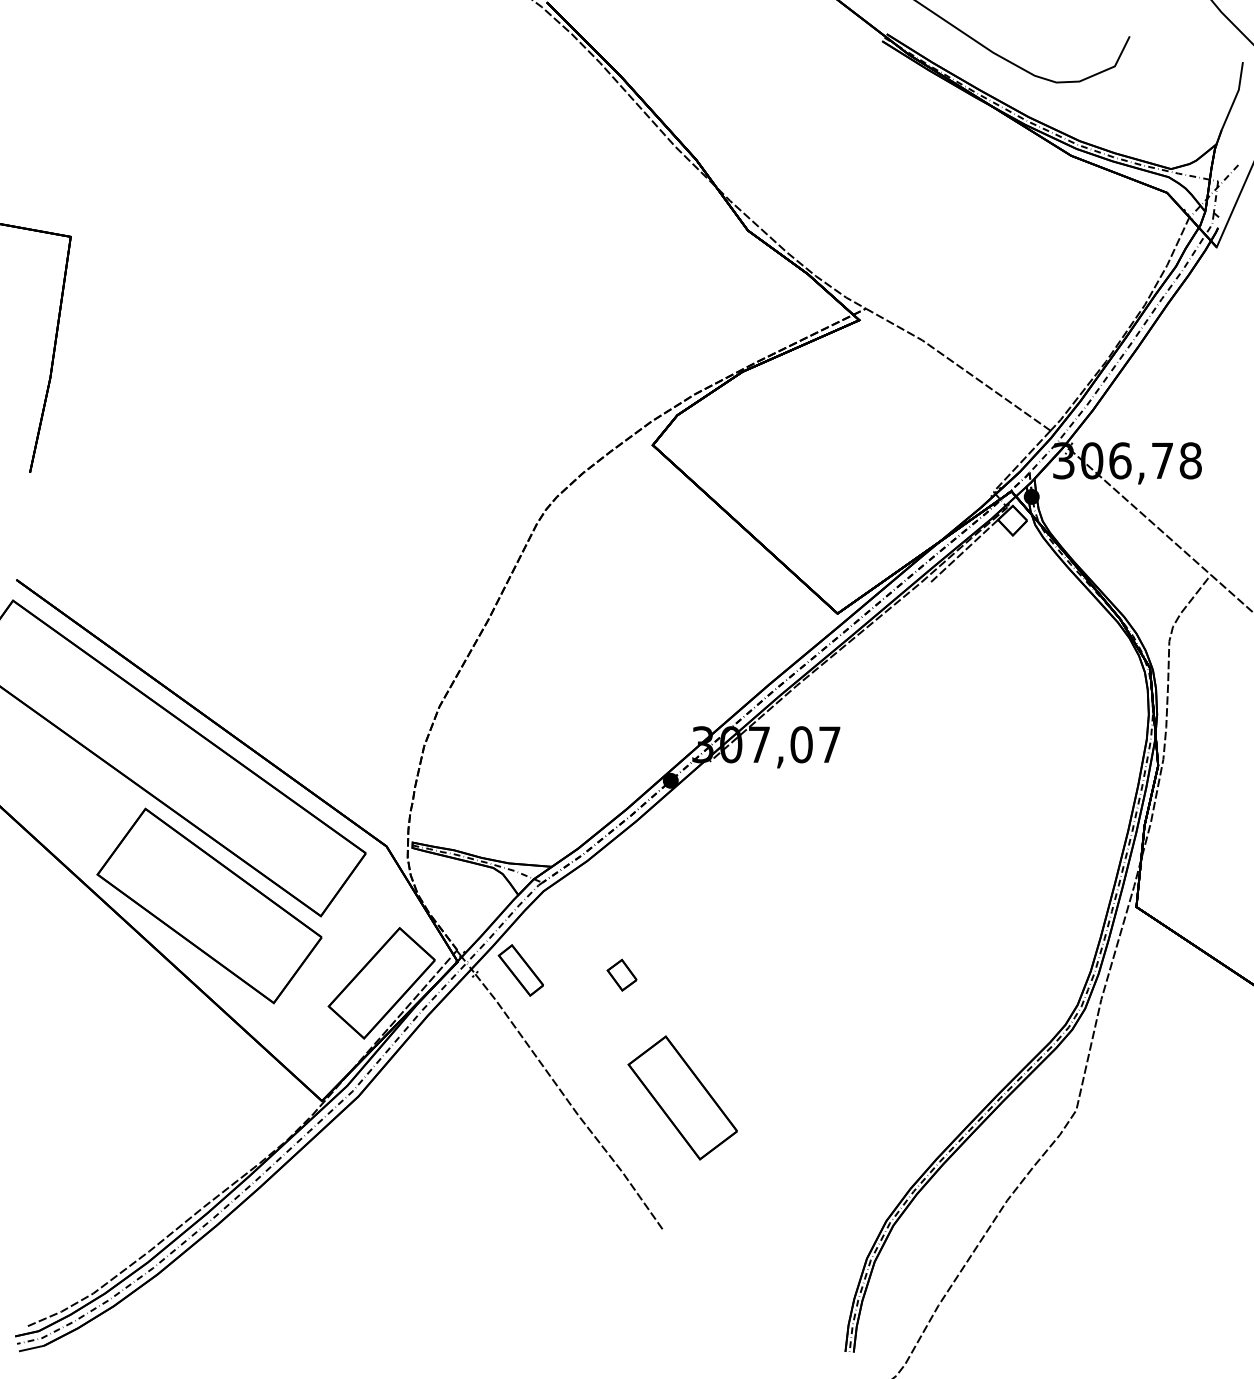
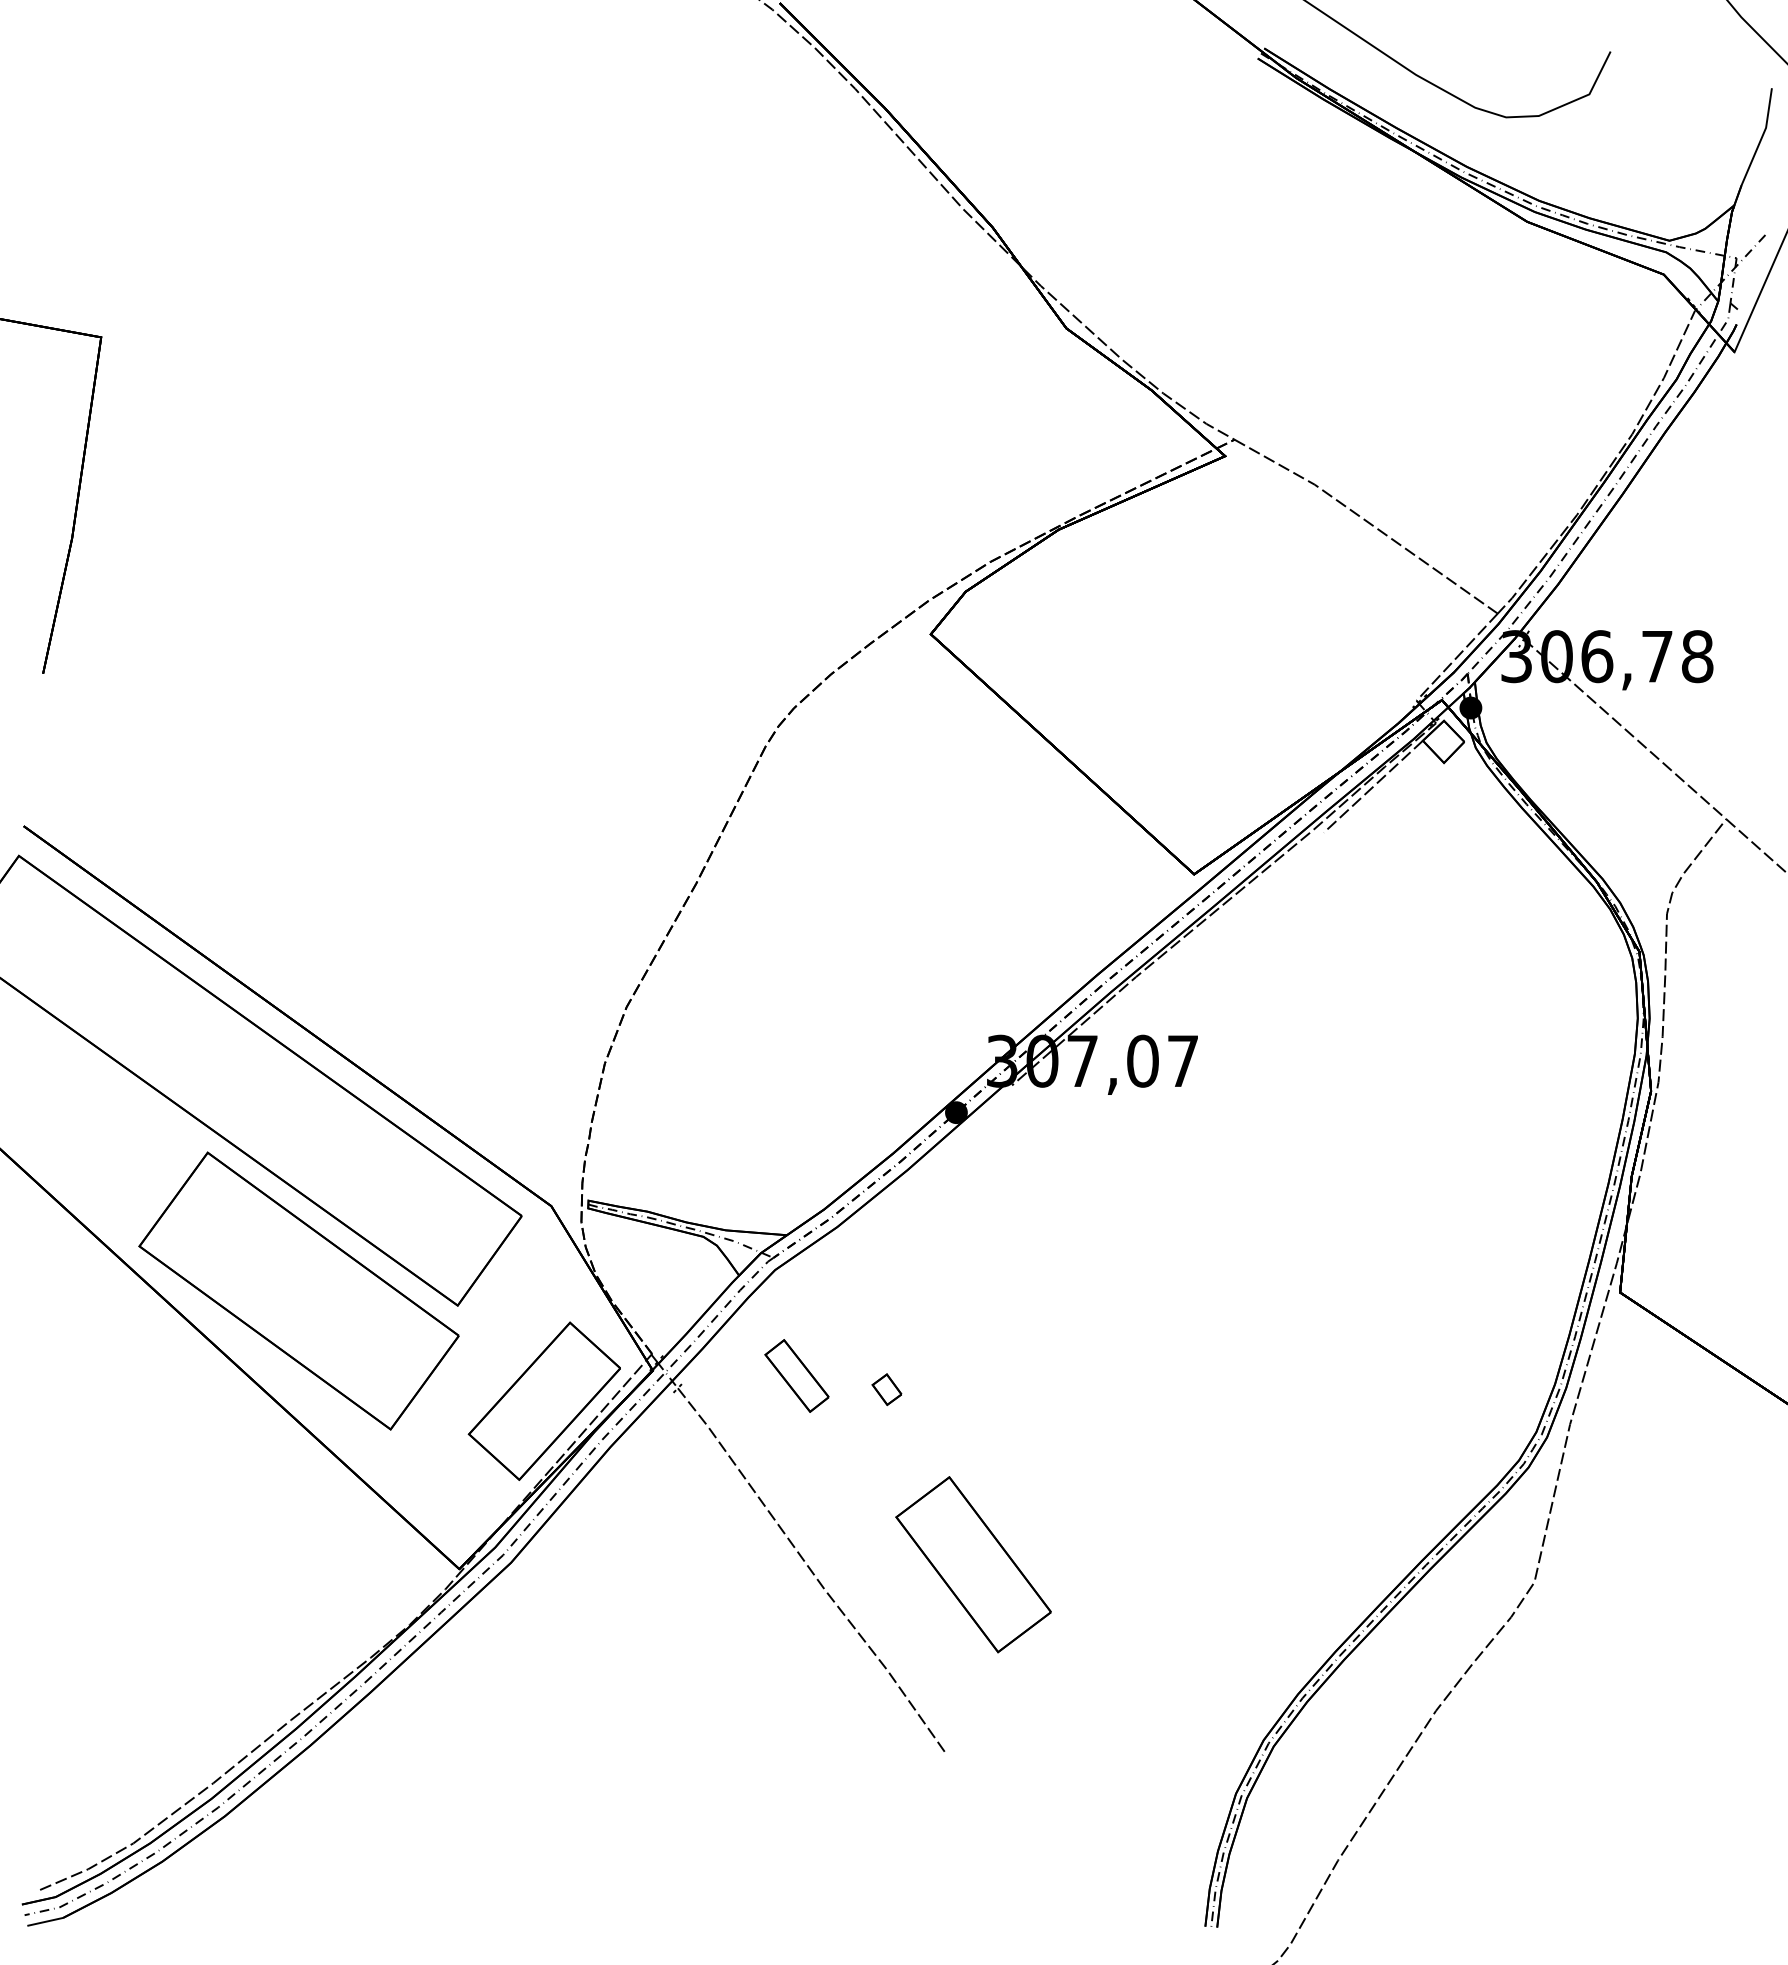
part: (520, 970) -> (796, 1375), moved
part: (621, 975) -> (886, 1389), size x0.7

